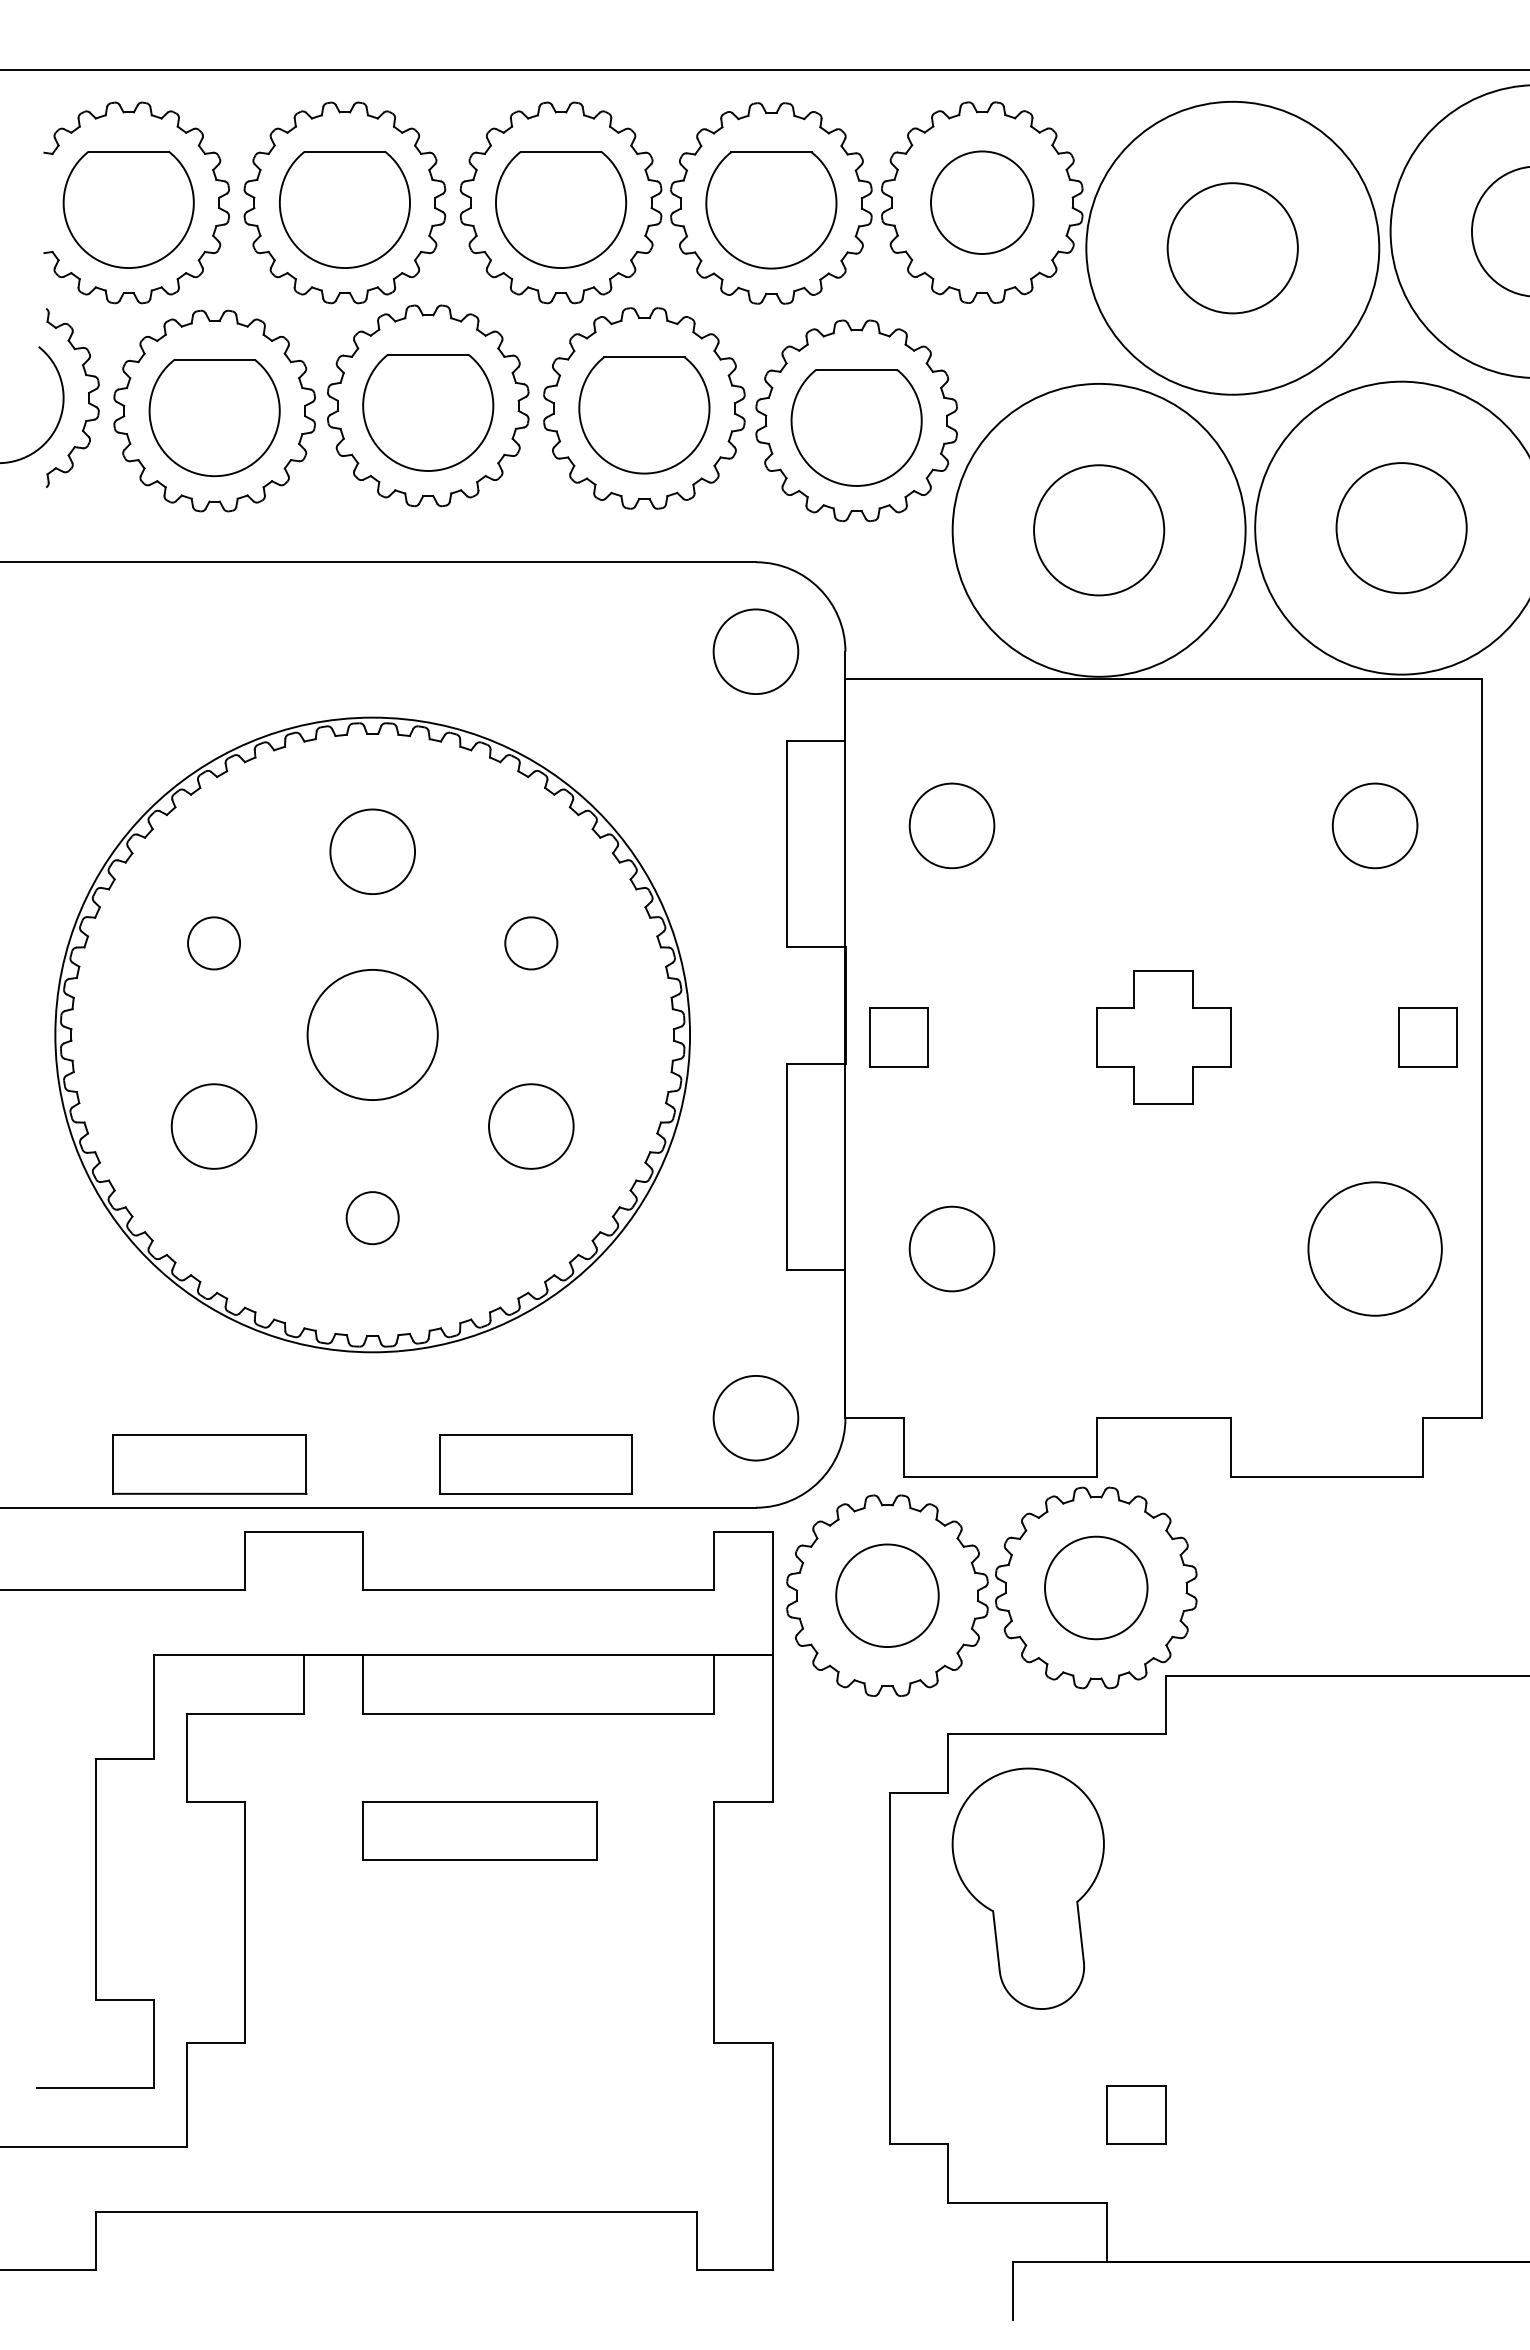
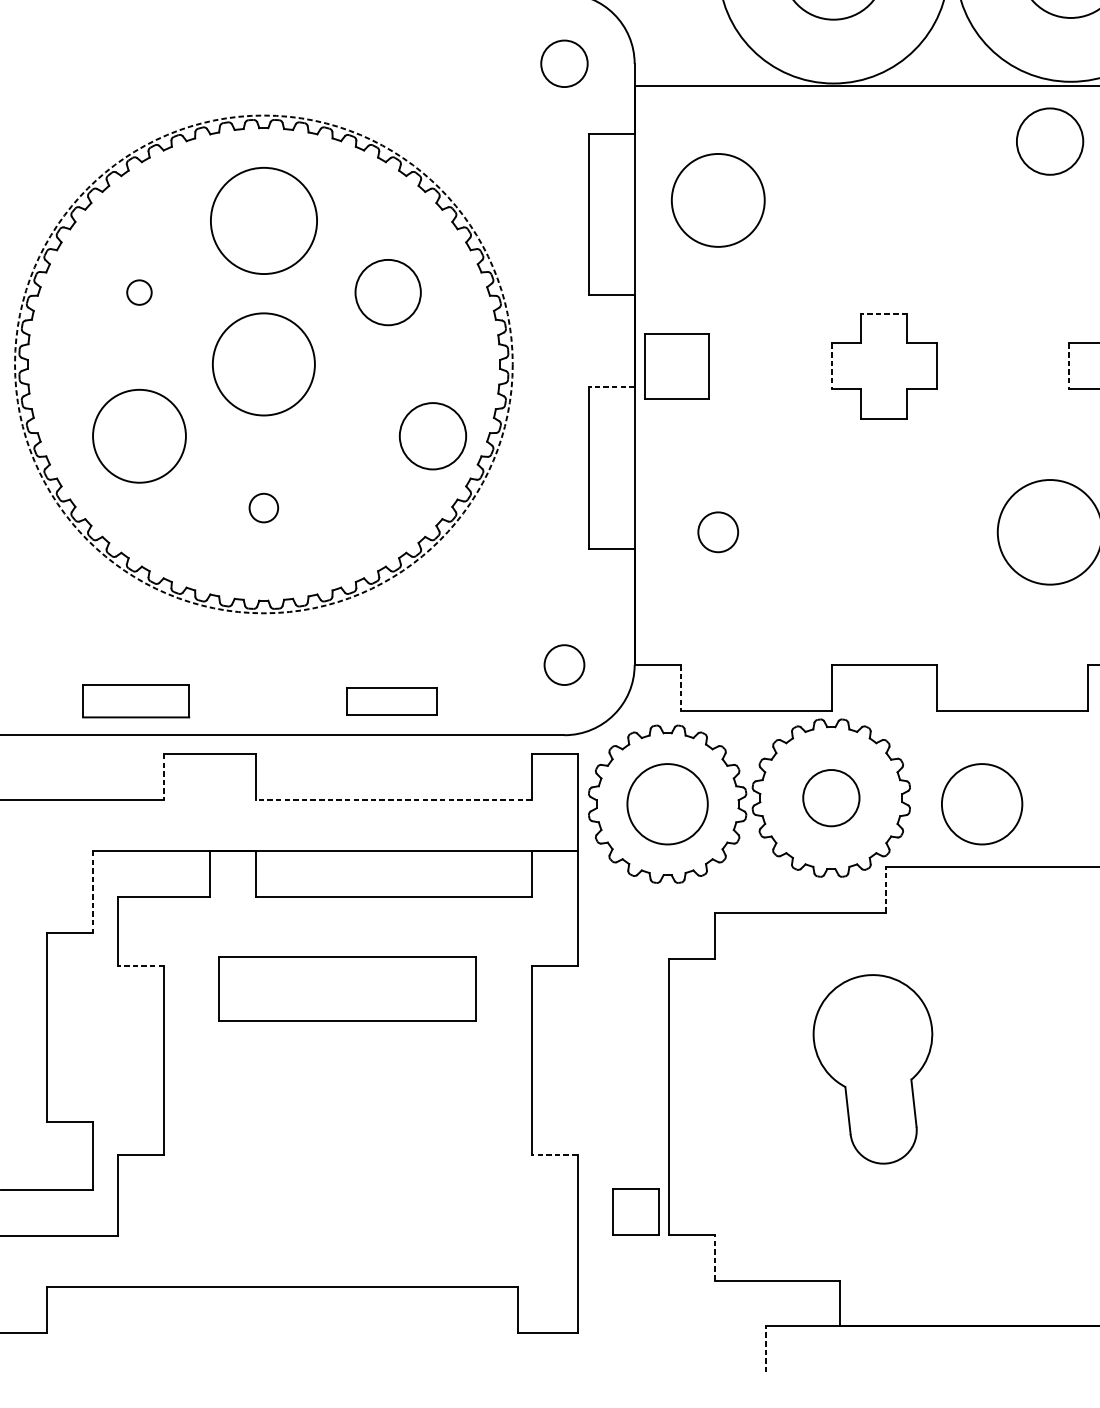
circle: (755, 651) -> (564, 63), size x0.7
circle: (951, 825) -> (717, 200), size x1.4
circle: (1374, 825) -> (1049, 141), moved
circle: (372, 851) -> (263, 220), size x1.6
circle: (214, 943) -> (139, 292), size x0.6
circle: (531, 943) -> (388, 292), size x1.6
line: (1163, 970) -> (884, 313), solid -> dashed
circle: (372, 1034) -> (263, 364), solid -> dashed
part: (898, 1037) -> (676, 366), size x1.4
line: (1097, 1038) -> (832, 367), solid -> dashed
line: (1398, 1038) -> (1068, 367), solid -> dashed
line: (815, 1064) -> (611, 387), solid -> dashed
circle: (213, 1126) -> (139, 436), size x1.4
circle: (531, 1126) -> (433, 436), moved
circle: (372, 1218) -> (263, 508), size x0.7
circle: (951, 1248) -> (717, 531), size x0.6
circle: (755, 1418) -> (564, 665), size x0.6
line: (904, 1448) -> (680, 688), solid -> dashed
part: (209, 1464) -> (135, 701), size x0.7
part: (535, 1464) -> (391, 701), size x0.6
line: (245, 1561) -> (164, 777), solid -> dashed
circle: (1096, 1587) -> (831, 797), size x0.7
line: (538, 1590) -> (393, 800), solid -> dashed
circle: (1288, 1595) -> (982, 804), added
line: (1165, 1704) -> (885, 889), solid -> dashed
line: (154, 1707) -> (92, 891), solid -> dashed
line: (215, 1801) -> (140, 965), solid -> dashed
part: (479, 1830) -> (347, 988), size x1.4
part: (1027, 1888) -> (872, 1069), moved
line: (742, 2042) -> (553, 1154), solid -> dashed
part: (1136, 2114) -> (636, 1211), moved
line: (948, 2173) -> (715, 1257), solid -> dashed
line: (1013, 2290) -> (766, 1349), solid -> dashed

